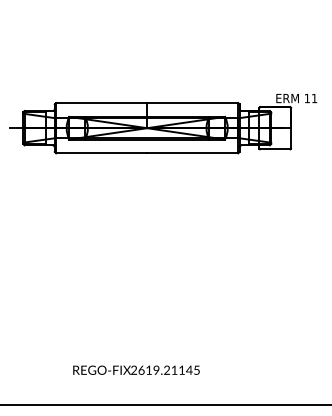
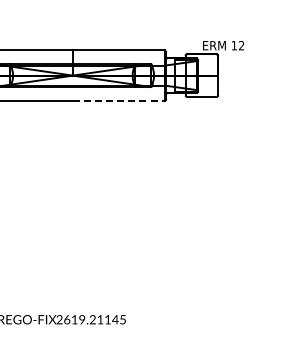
text: (313, 97) -> (240, 44), 11 -> 12
line: (192, 153) -> (118, 101), solid -> dashed

